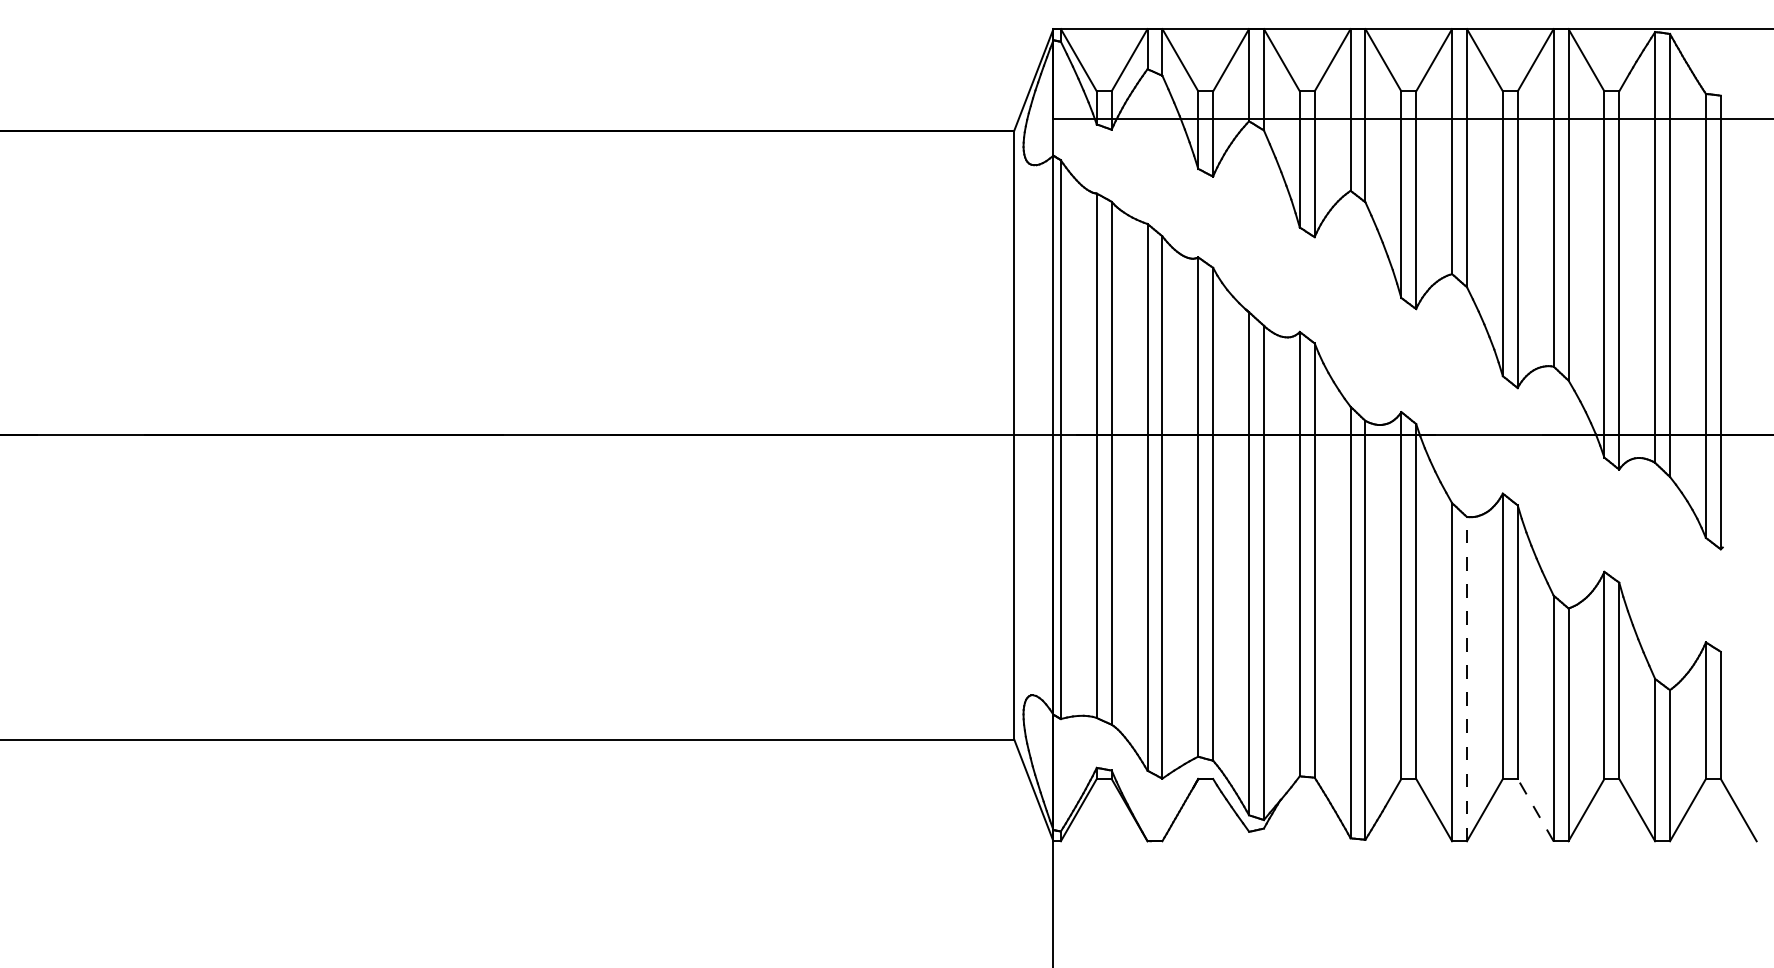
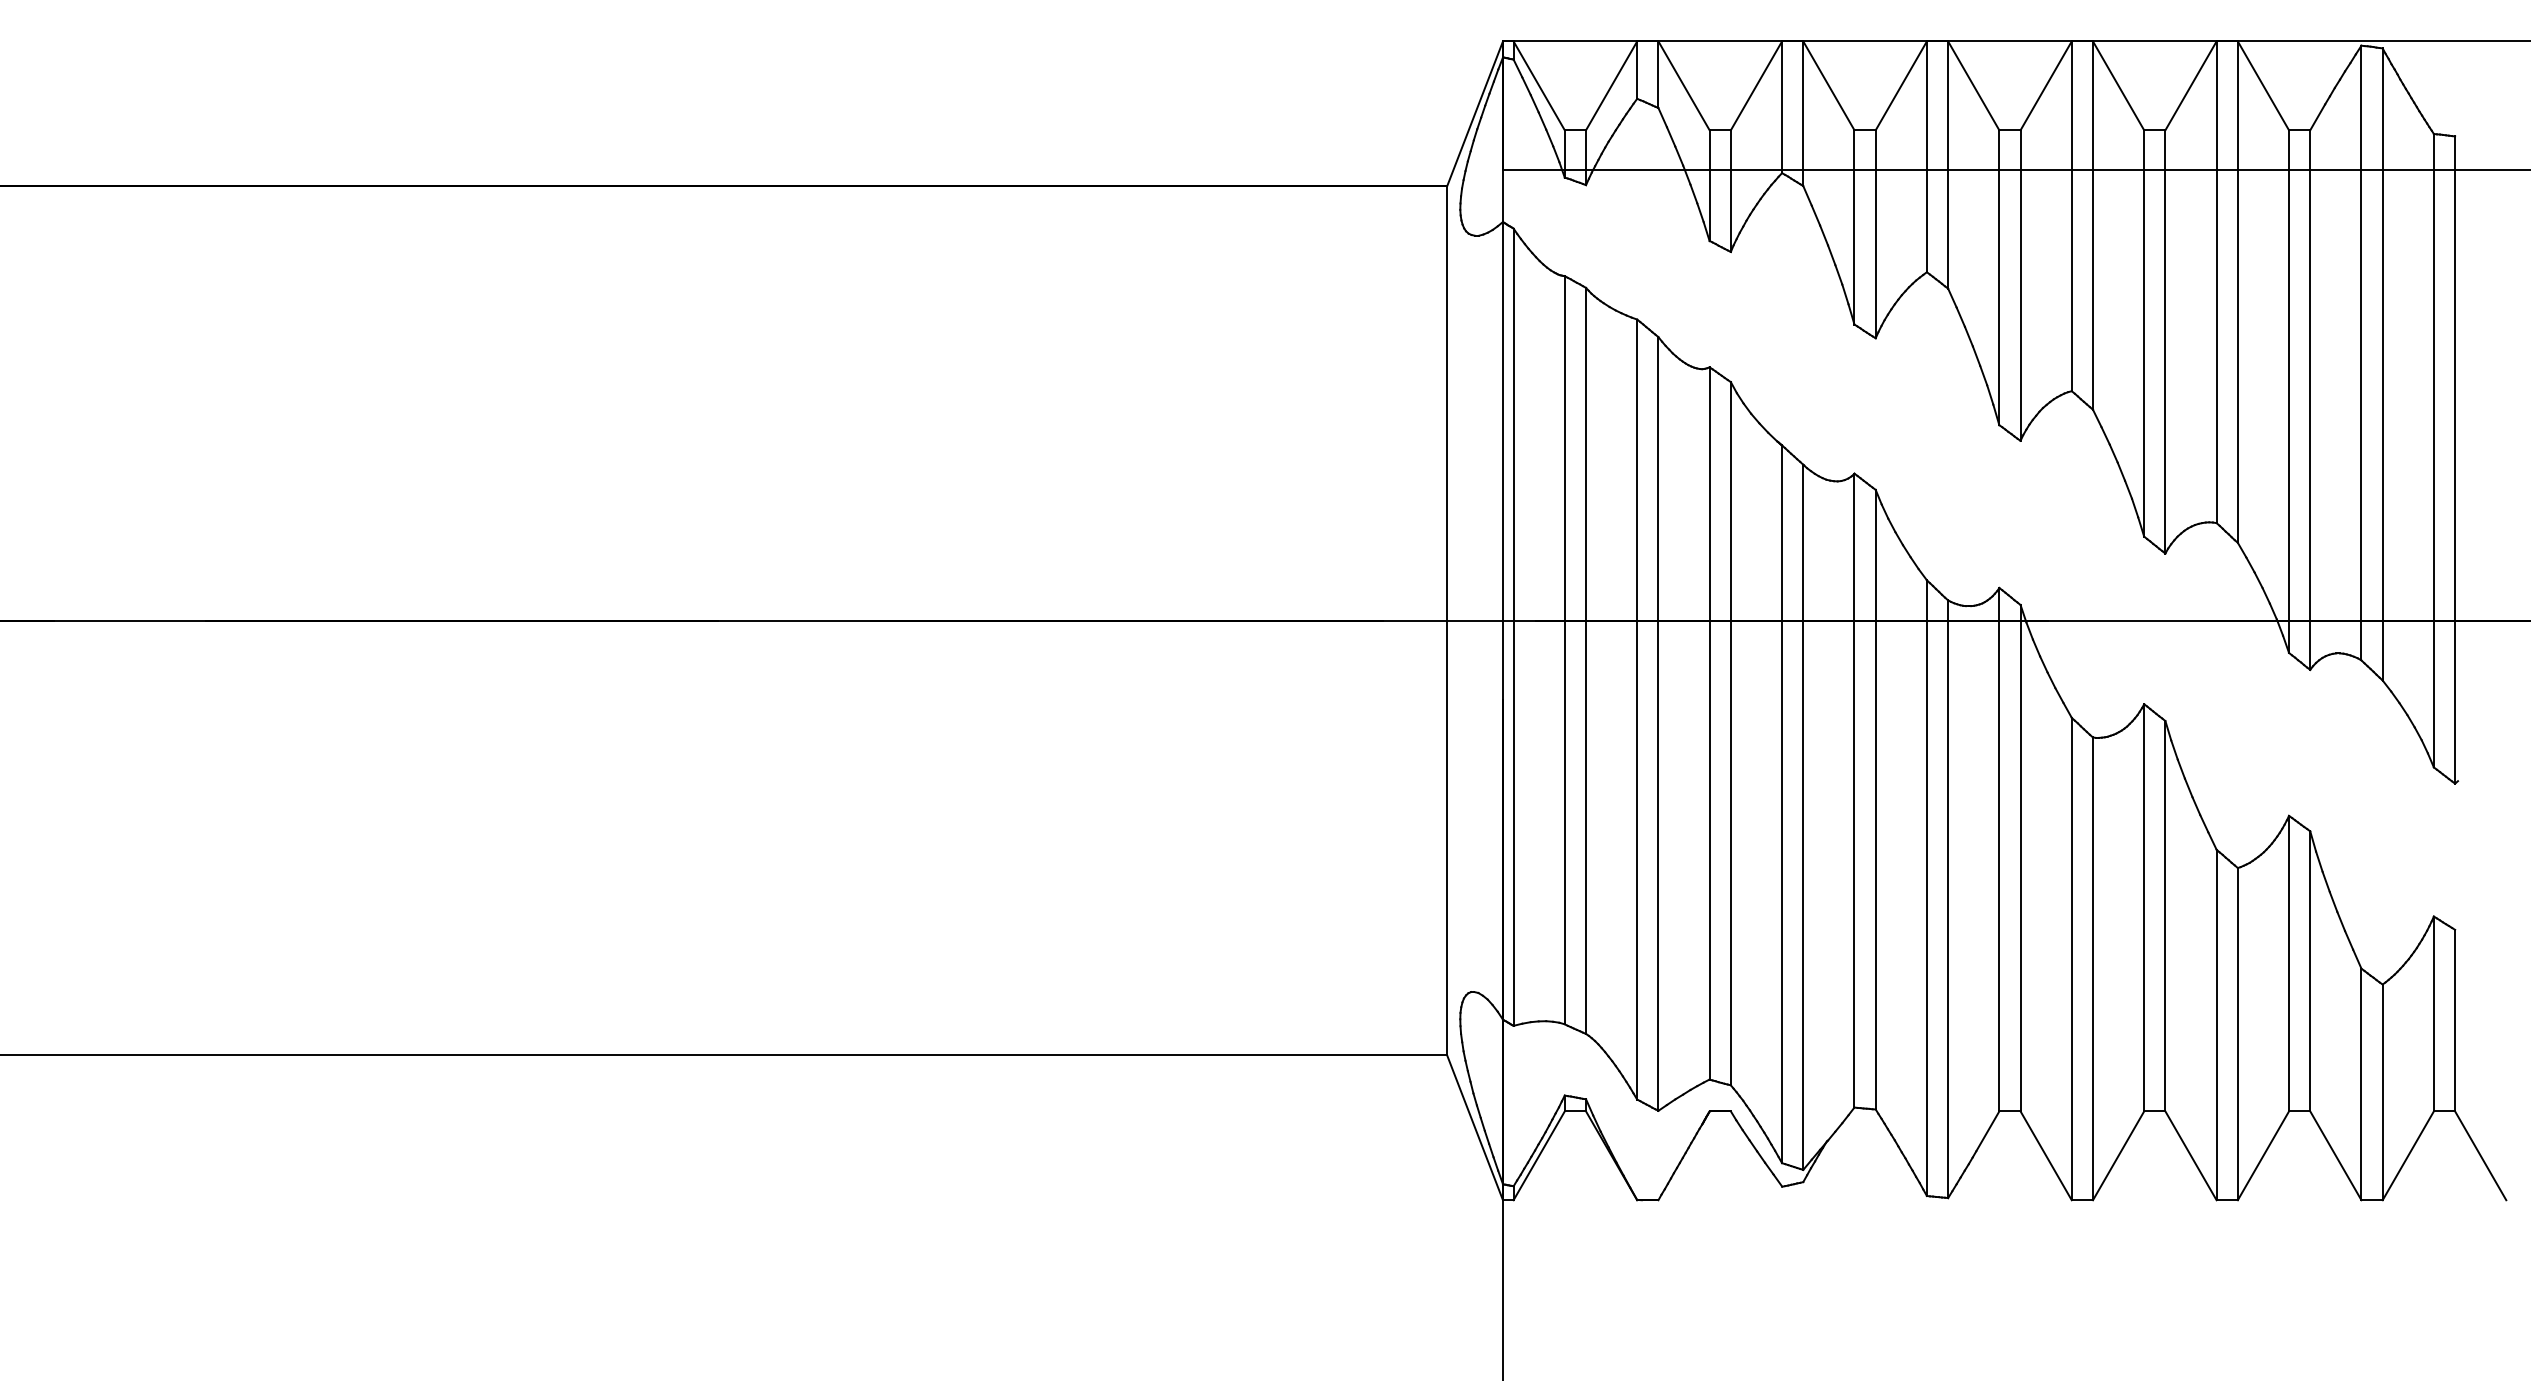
line: (1467, 678) -> (2093, 968), dashed -> solid
line: (1535, 809) -> (2190, 1155), dashed -> solid

